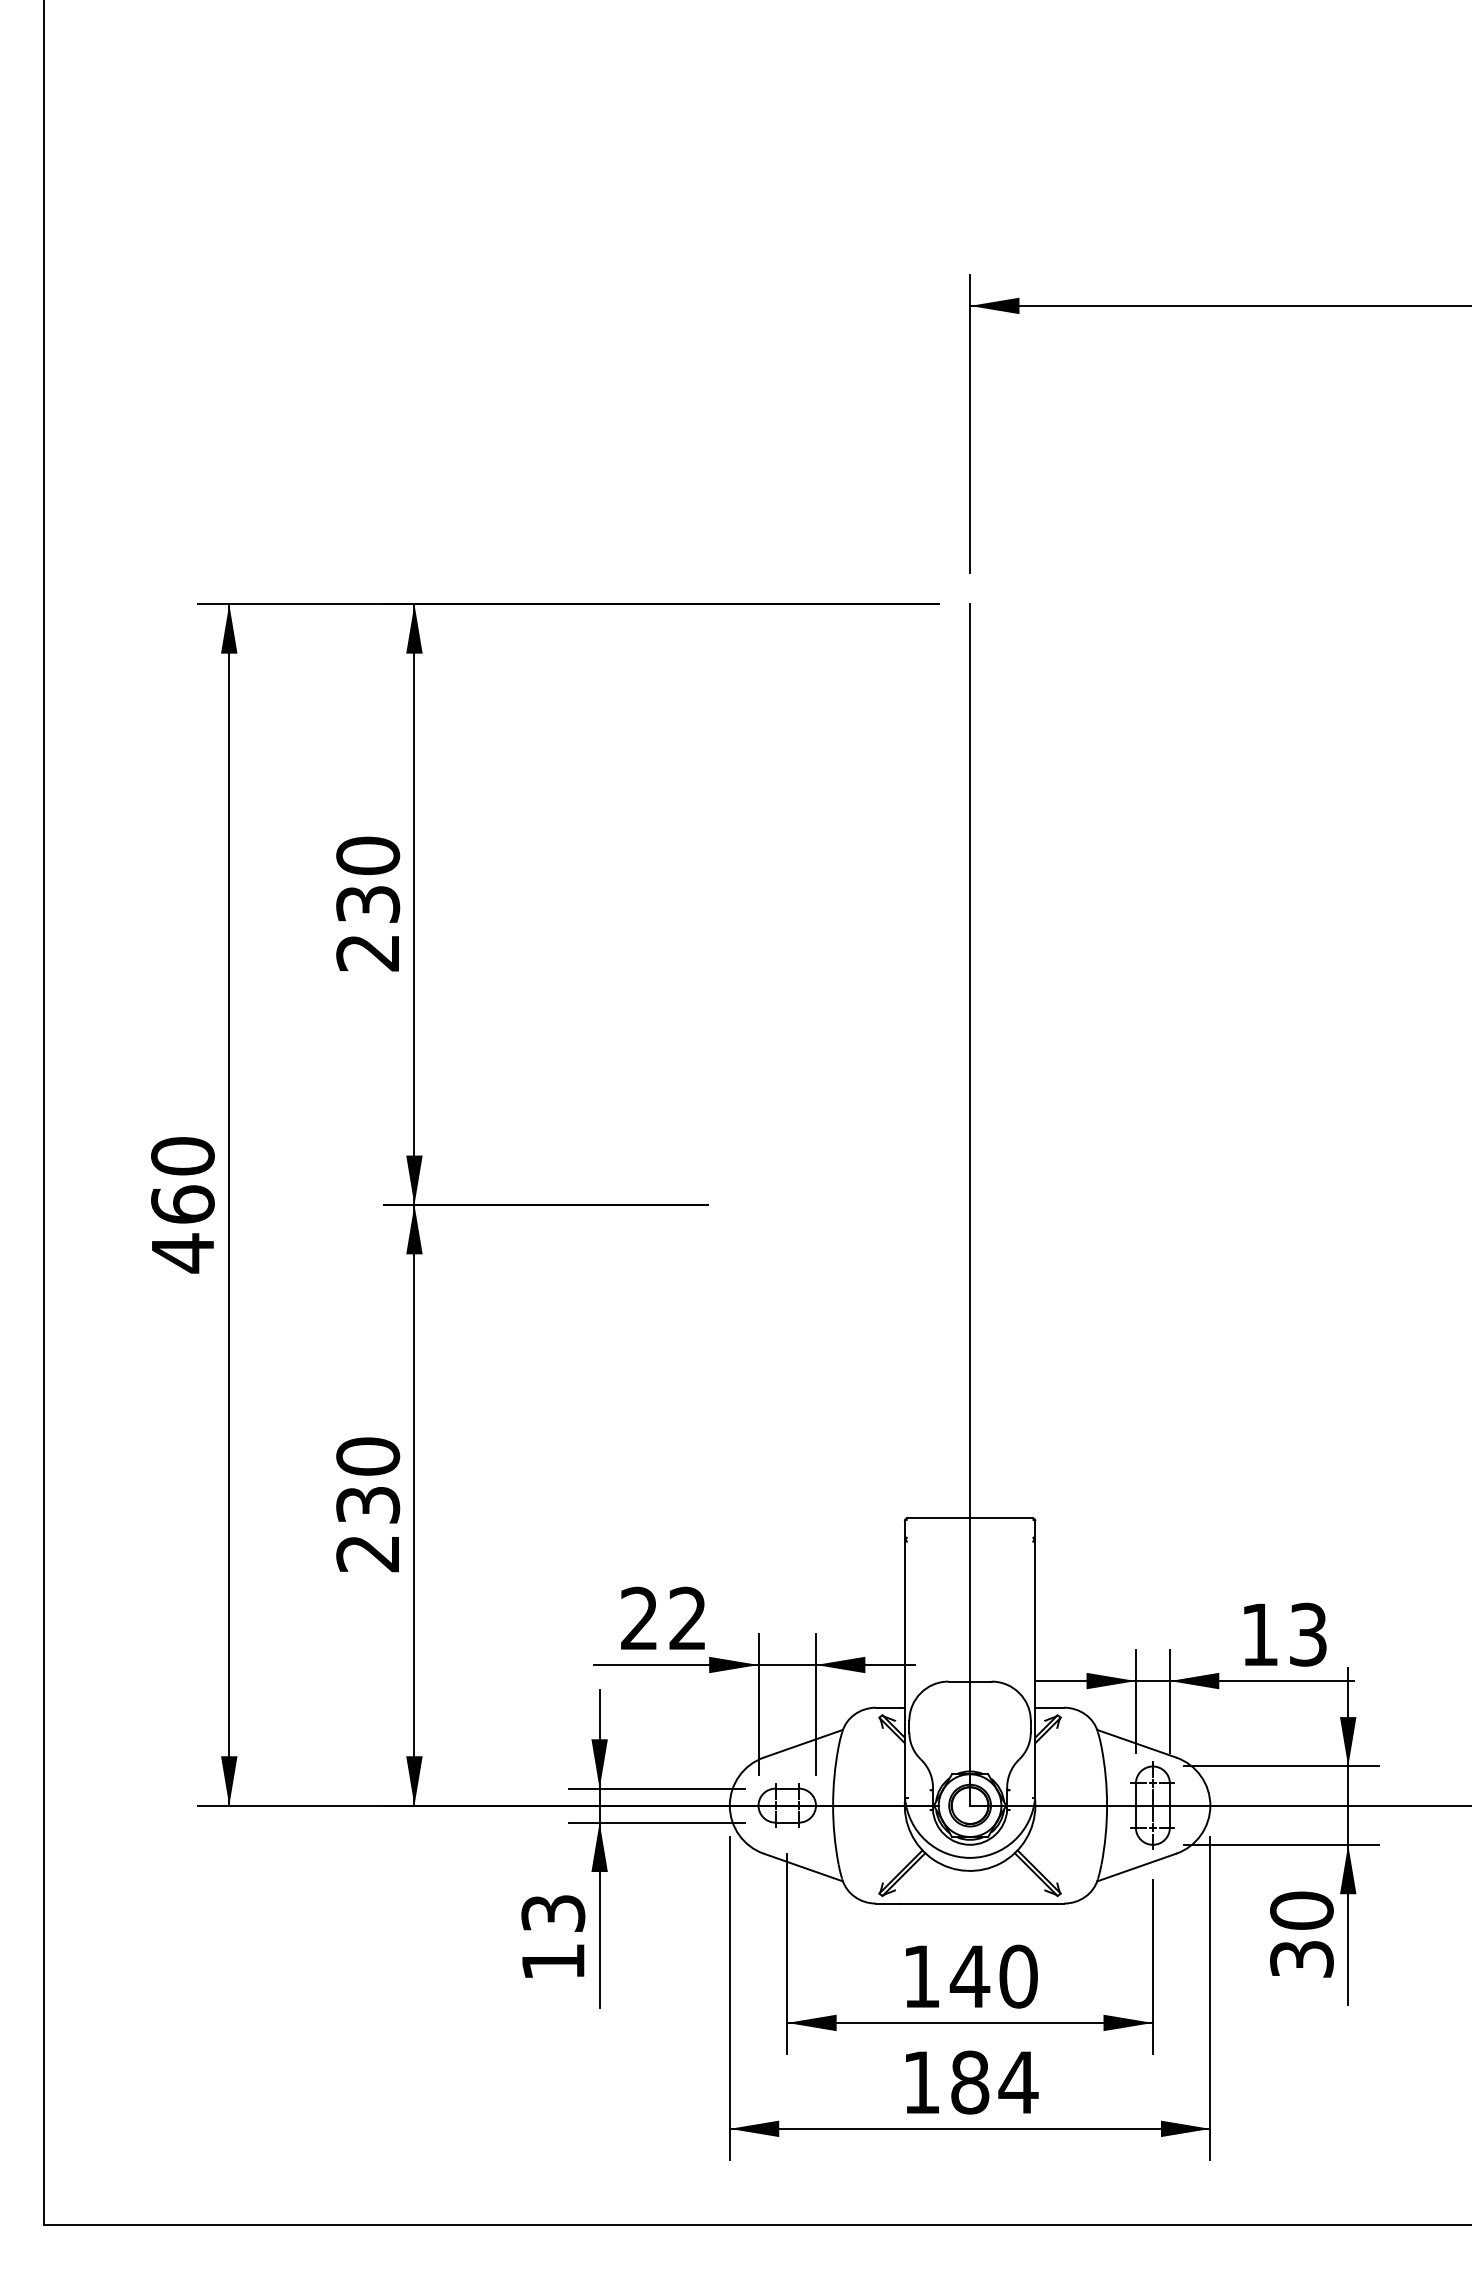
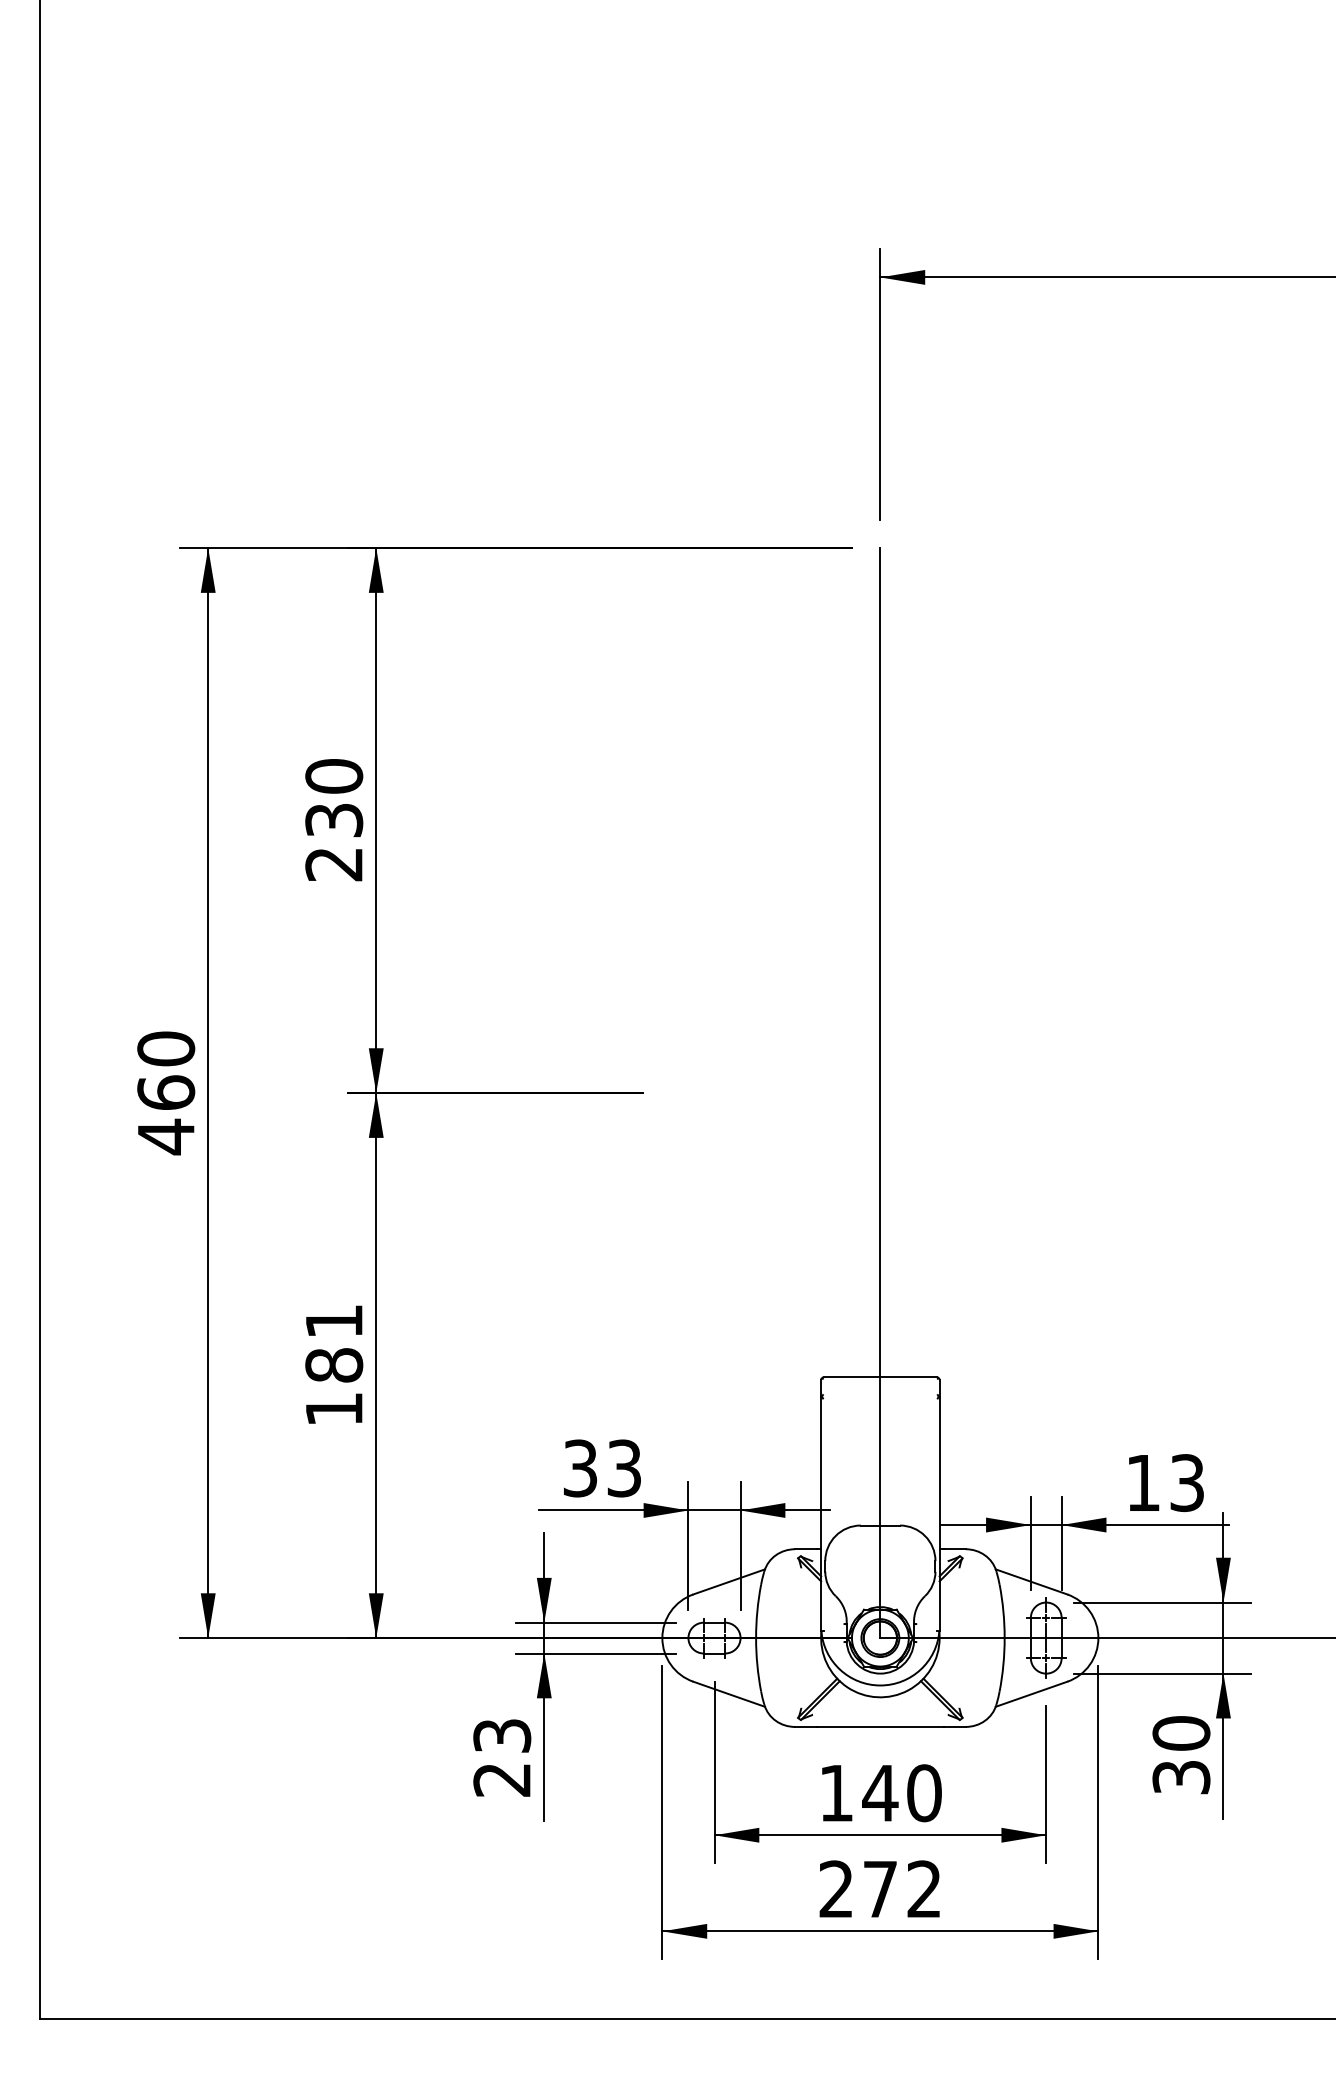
text: (368, 1504) -> (334, 1364), 230 -> 181
text: (663, 1618) -> (602, 1468), 22 -> 33
text: (552, 1962) -> (501, 1780), 13 -> 23
text: (970, 2082) -> (880, 1889), 184 -> 272

